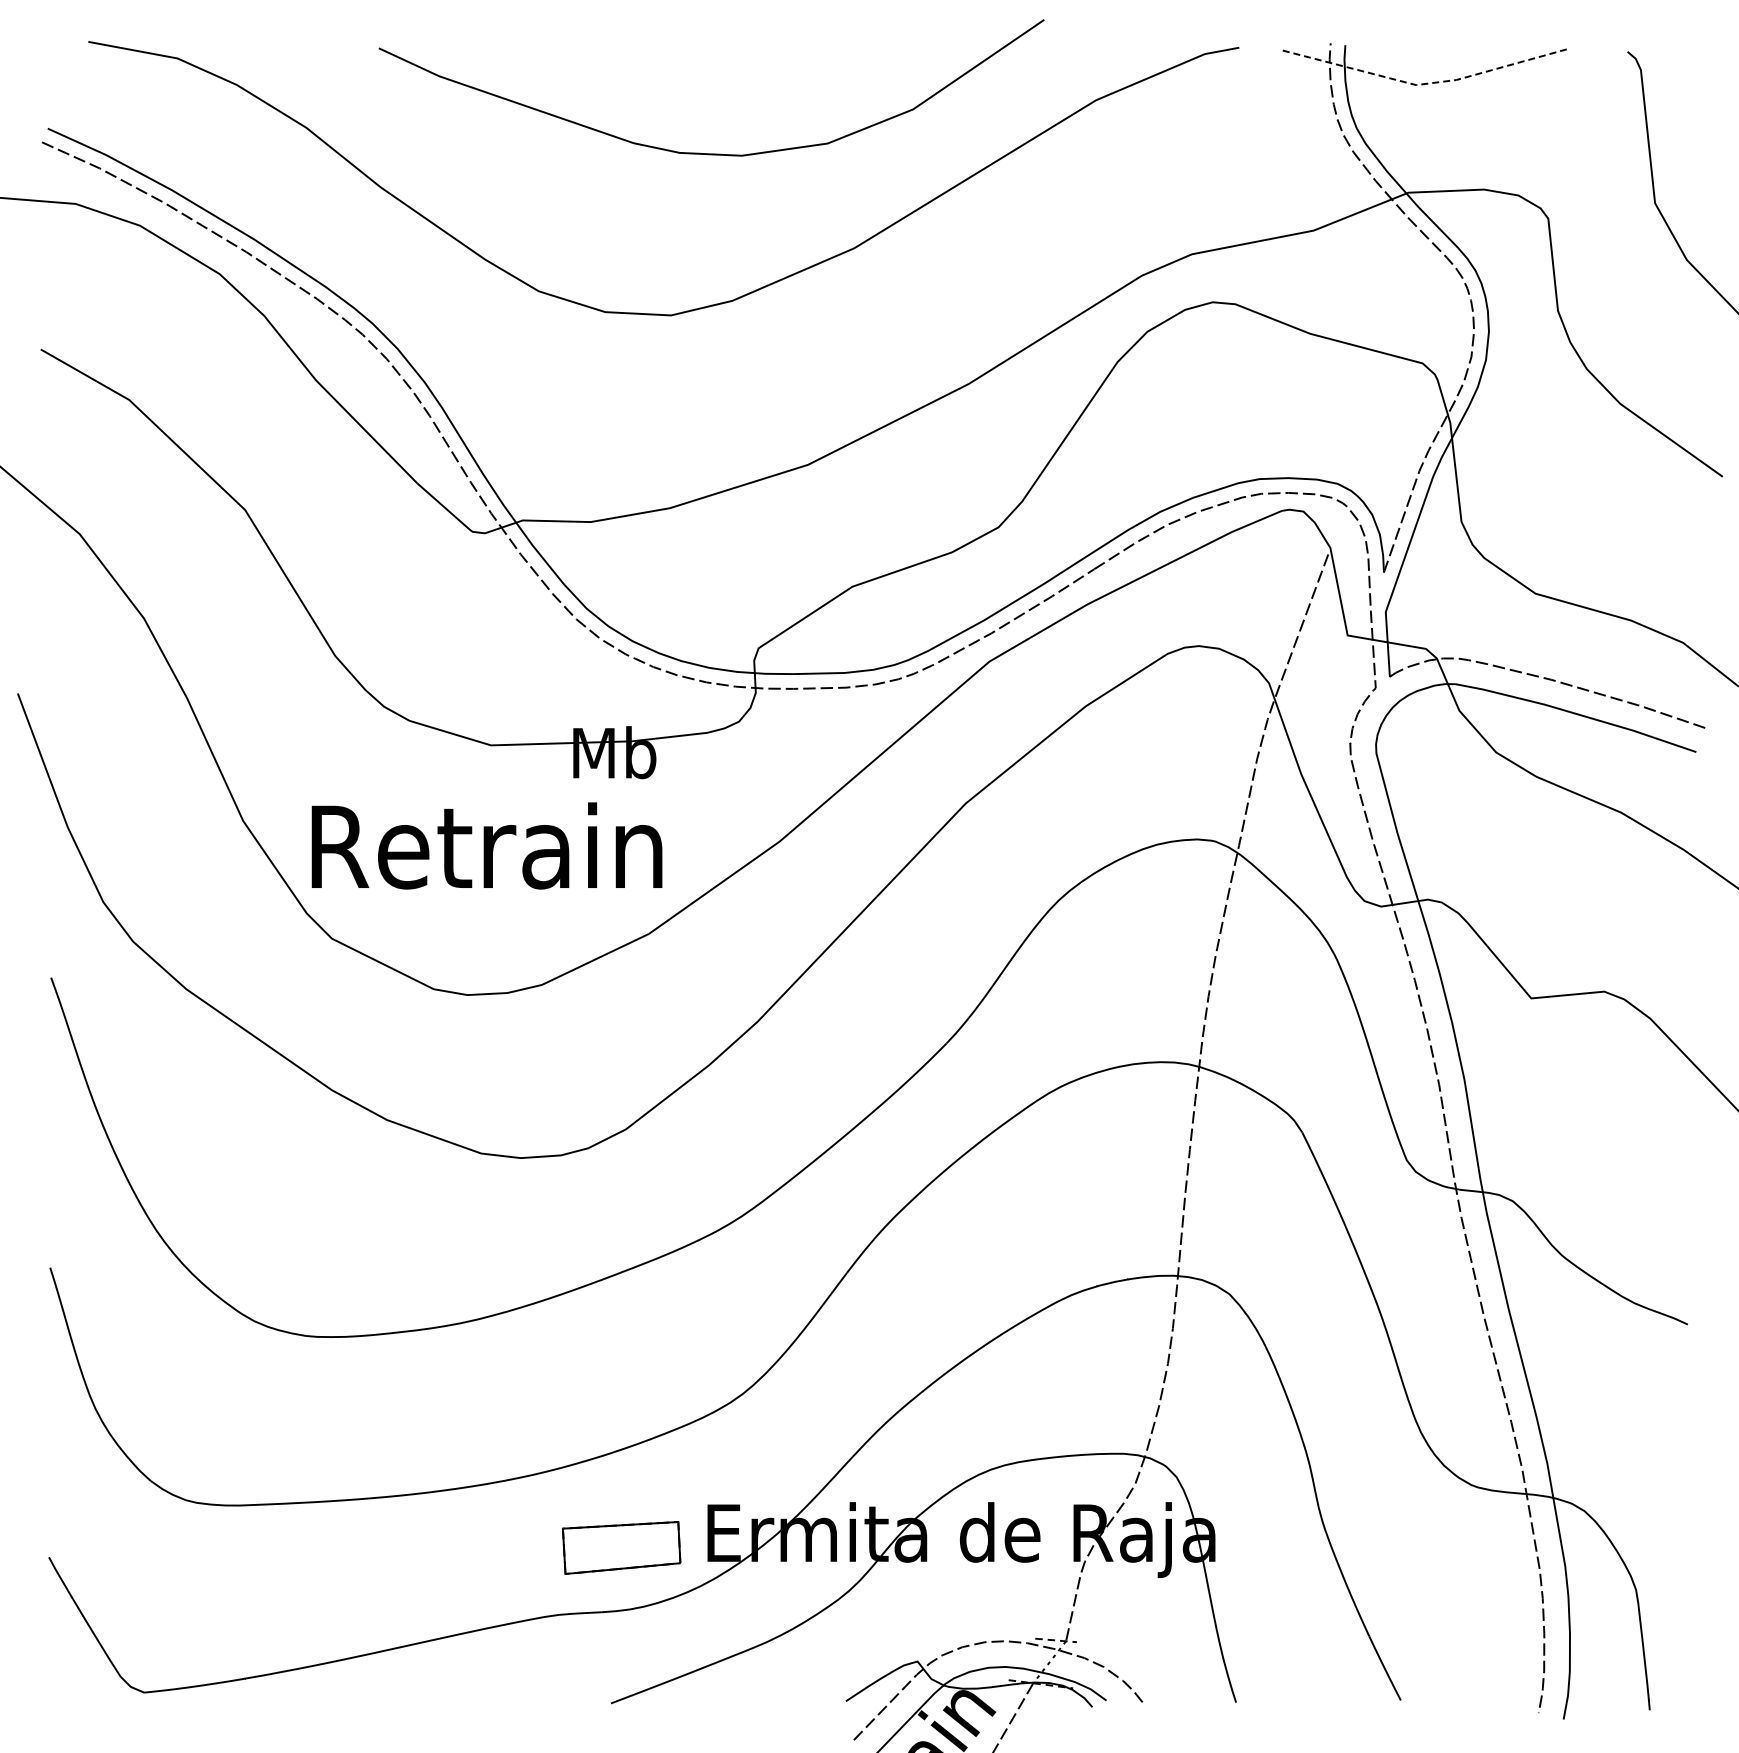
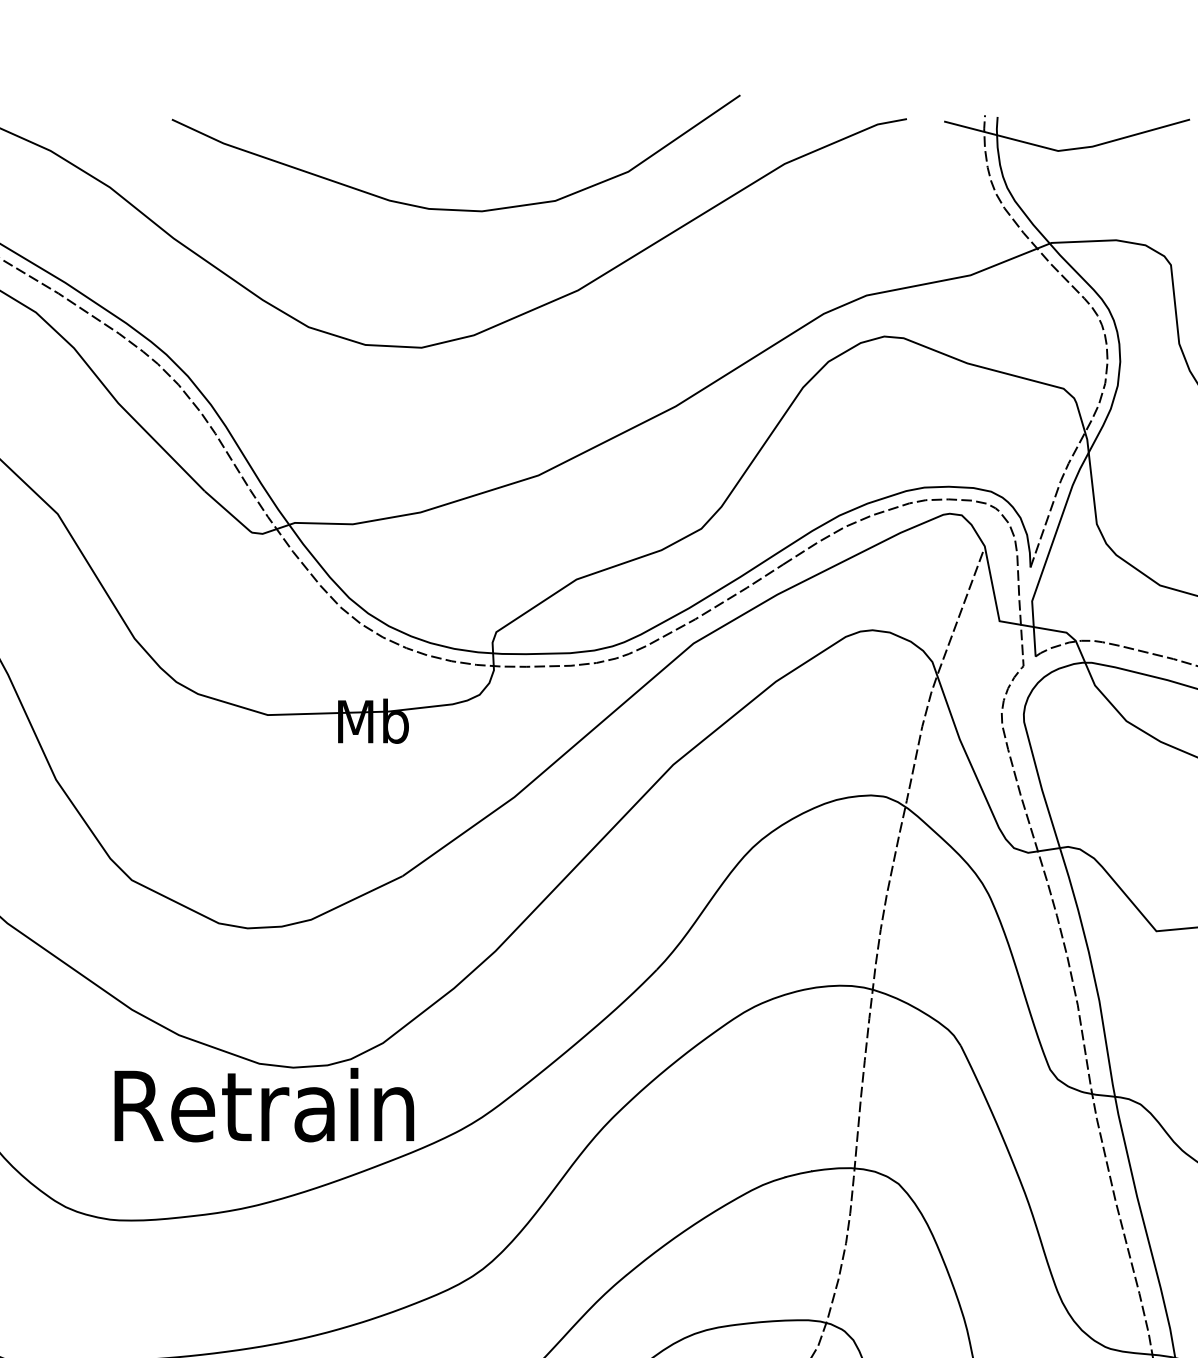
line: (1427, 83) -> (1067, 149), dashed -> solid
text: (486, 845) -> (263, 1104), moved

